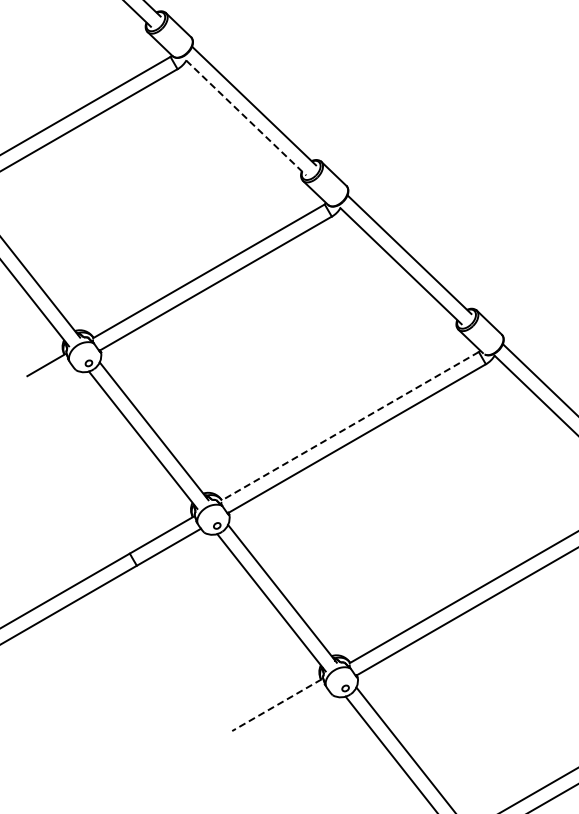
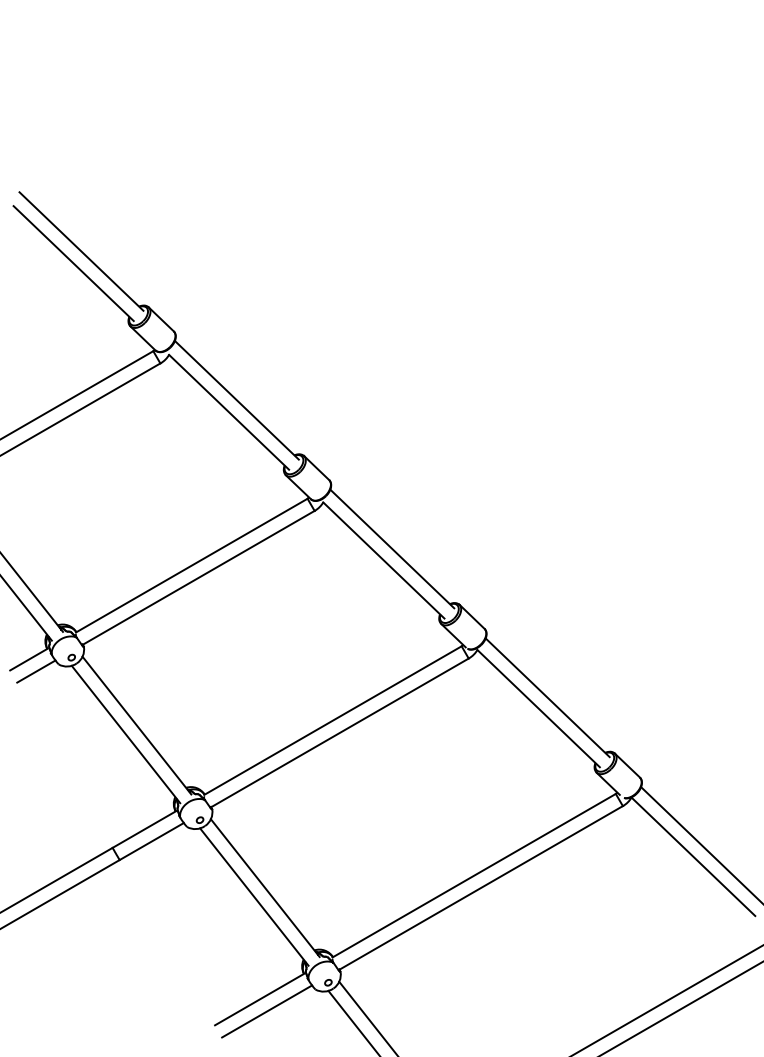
line: (246, 118) -> (229, 412), dashed -> solid
line: (53, 377) -> (36, 671), added
line: (349, 426) -> (332, 720), dashed -> solid
line: (276, 705) -> (259, 999), dashed -> solid
line: (284, 717) -> (267, 1011), added

